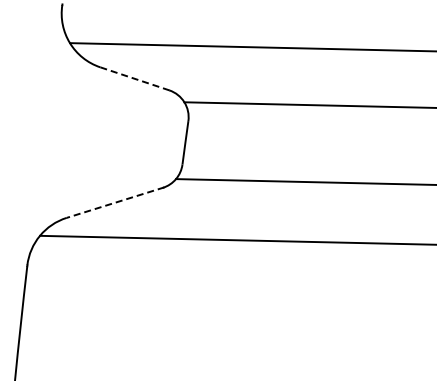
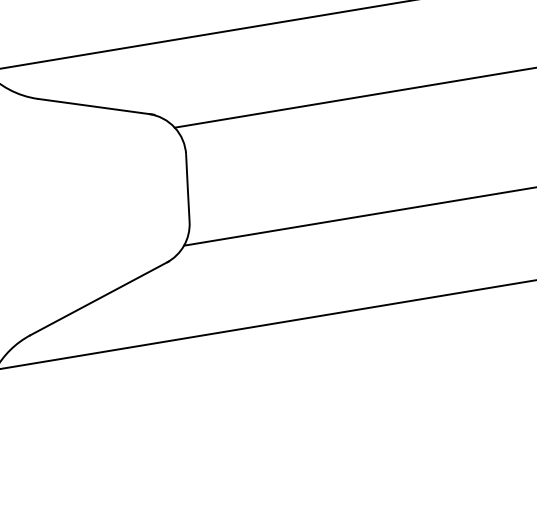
line: (137, 79) -> (97, 106), dashed -> solid
line: (115, 202) -> (99, 298), dashed -> solid

